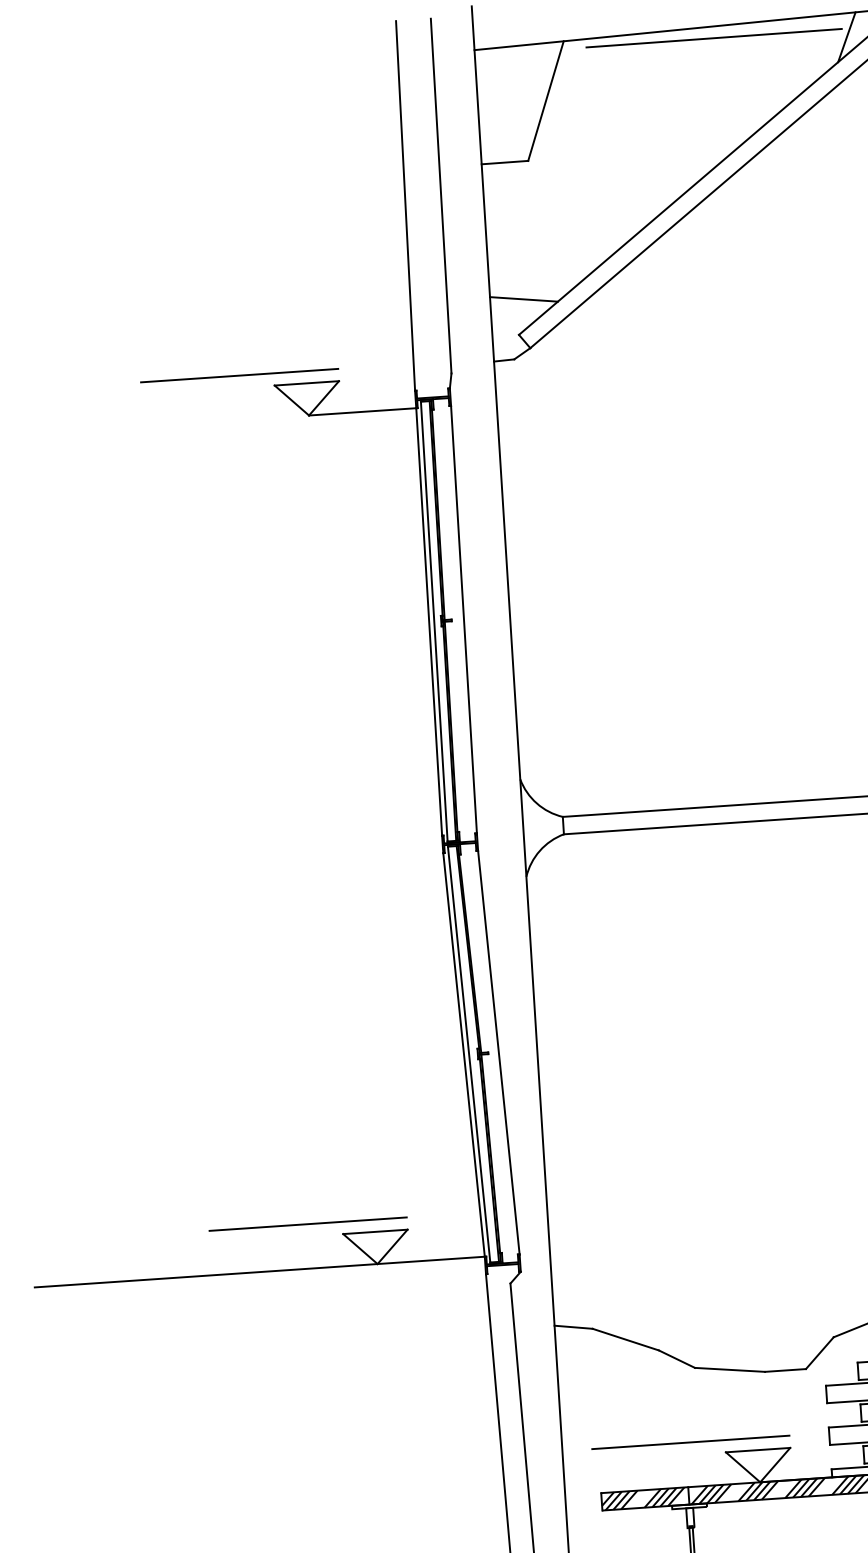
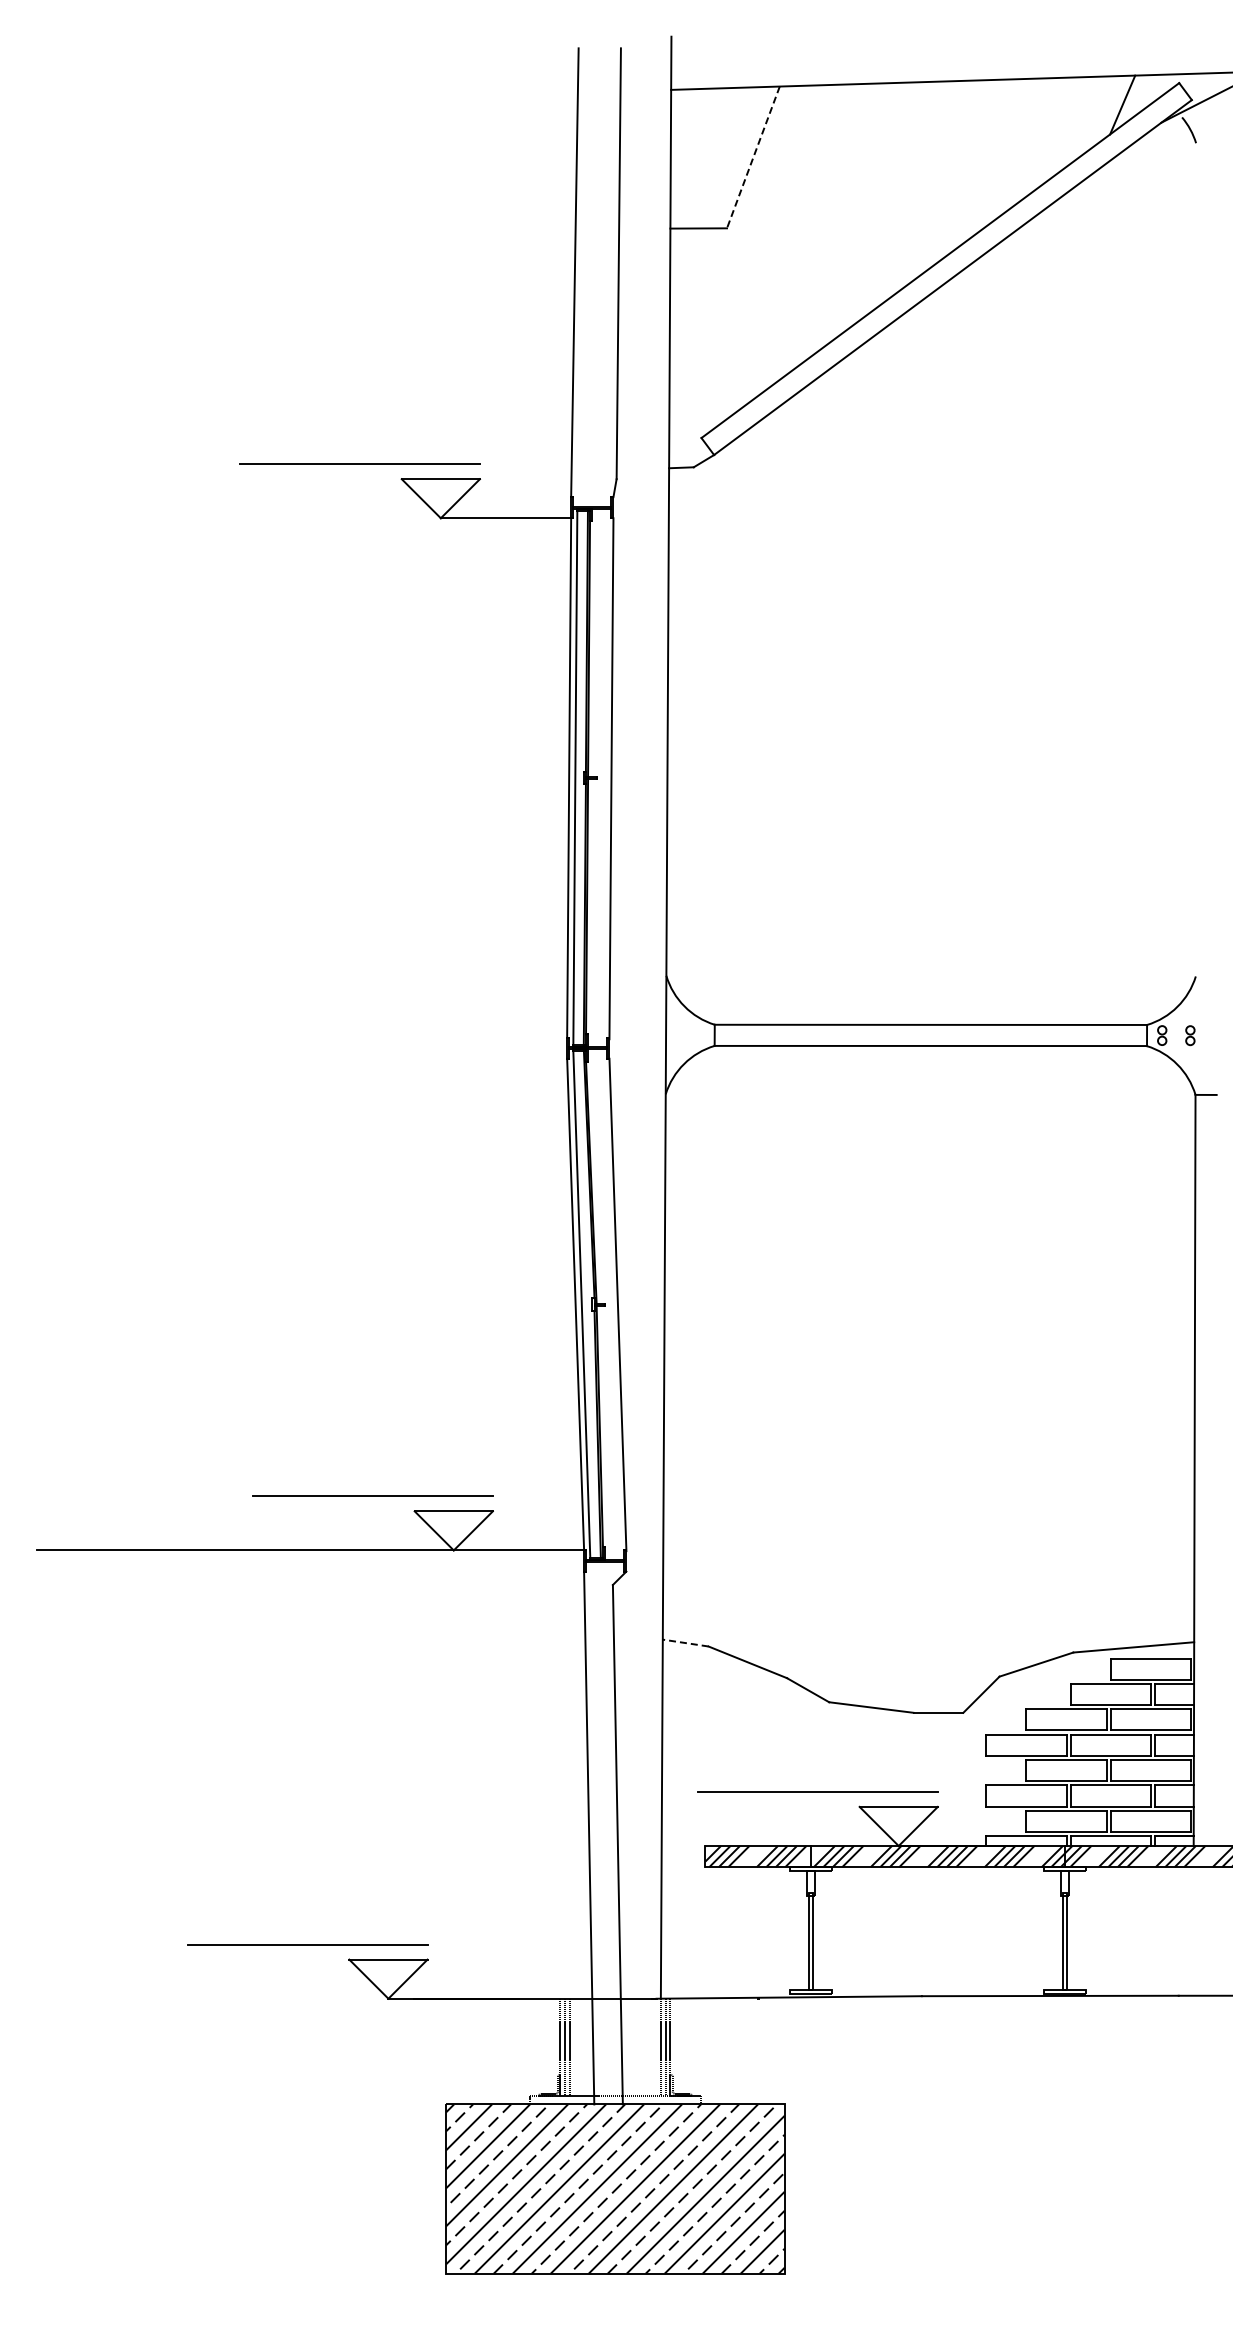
line: (713, 37) -> (961, 94), removed
line: (546, 101) -> (753, 157), solid -> dashed
line: (524, 299) -> (710, 395), removed
line: (573, 1327) -> (685, 1643), solid -> dashed

